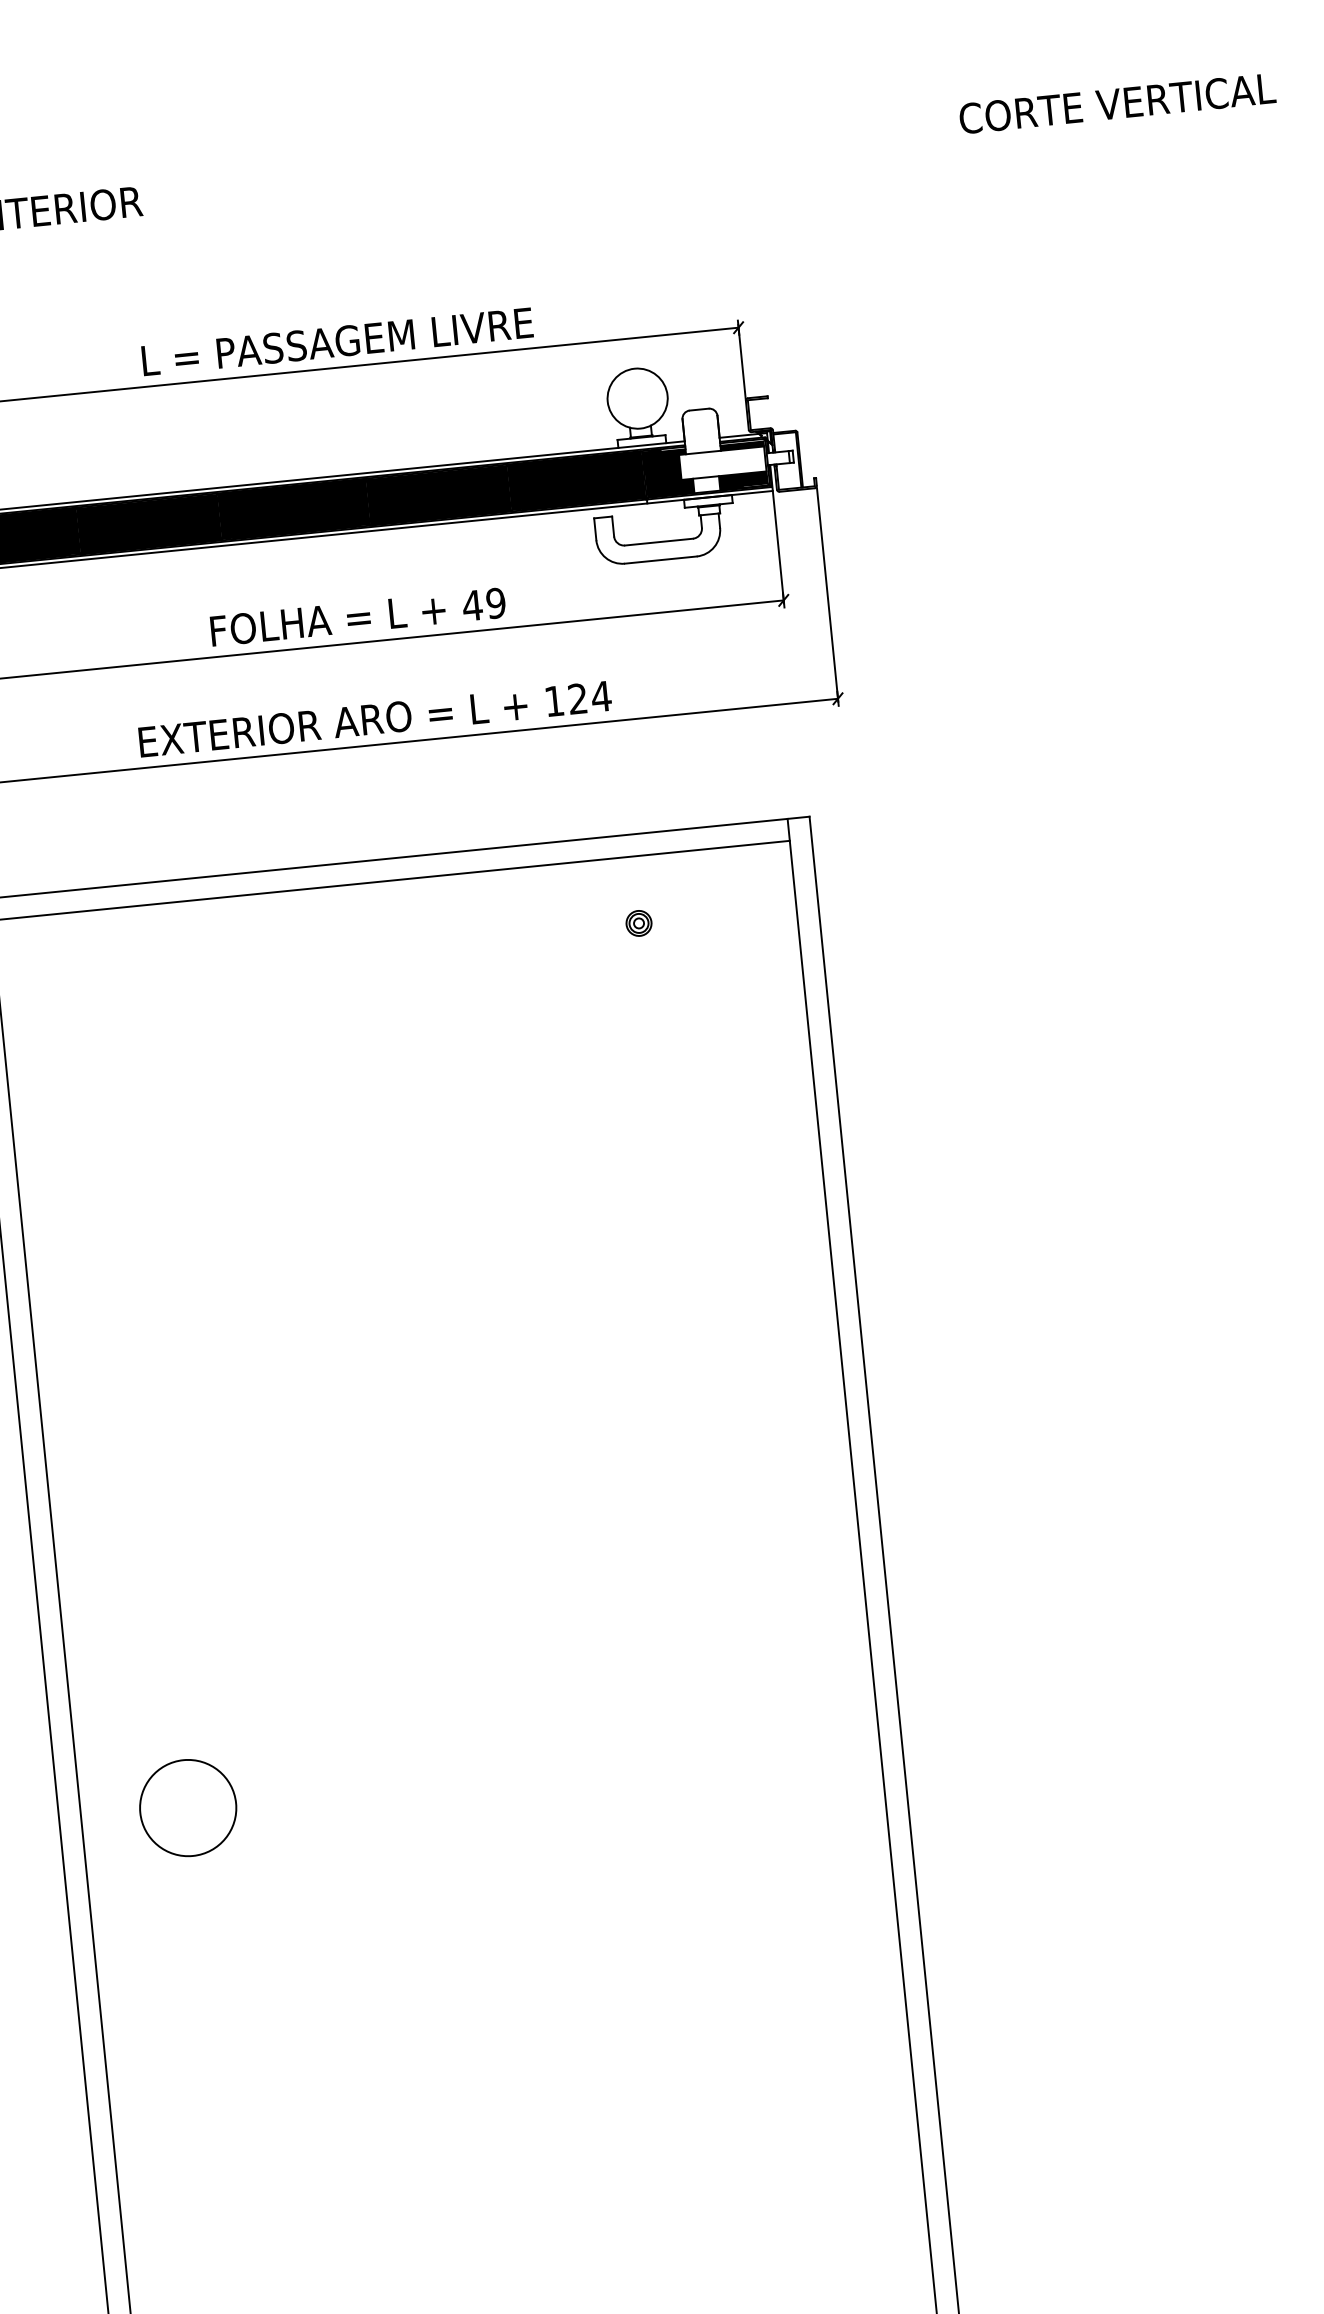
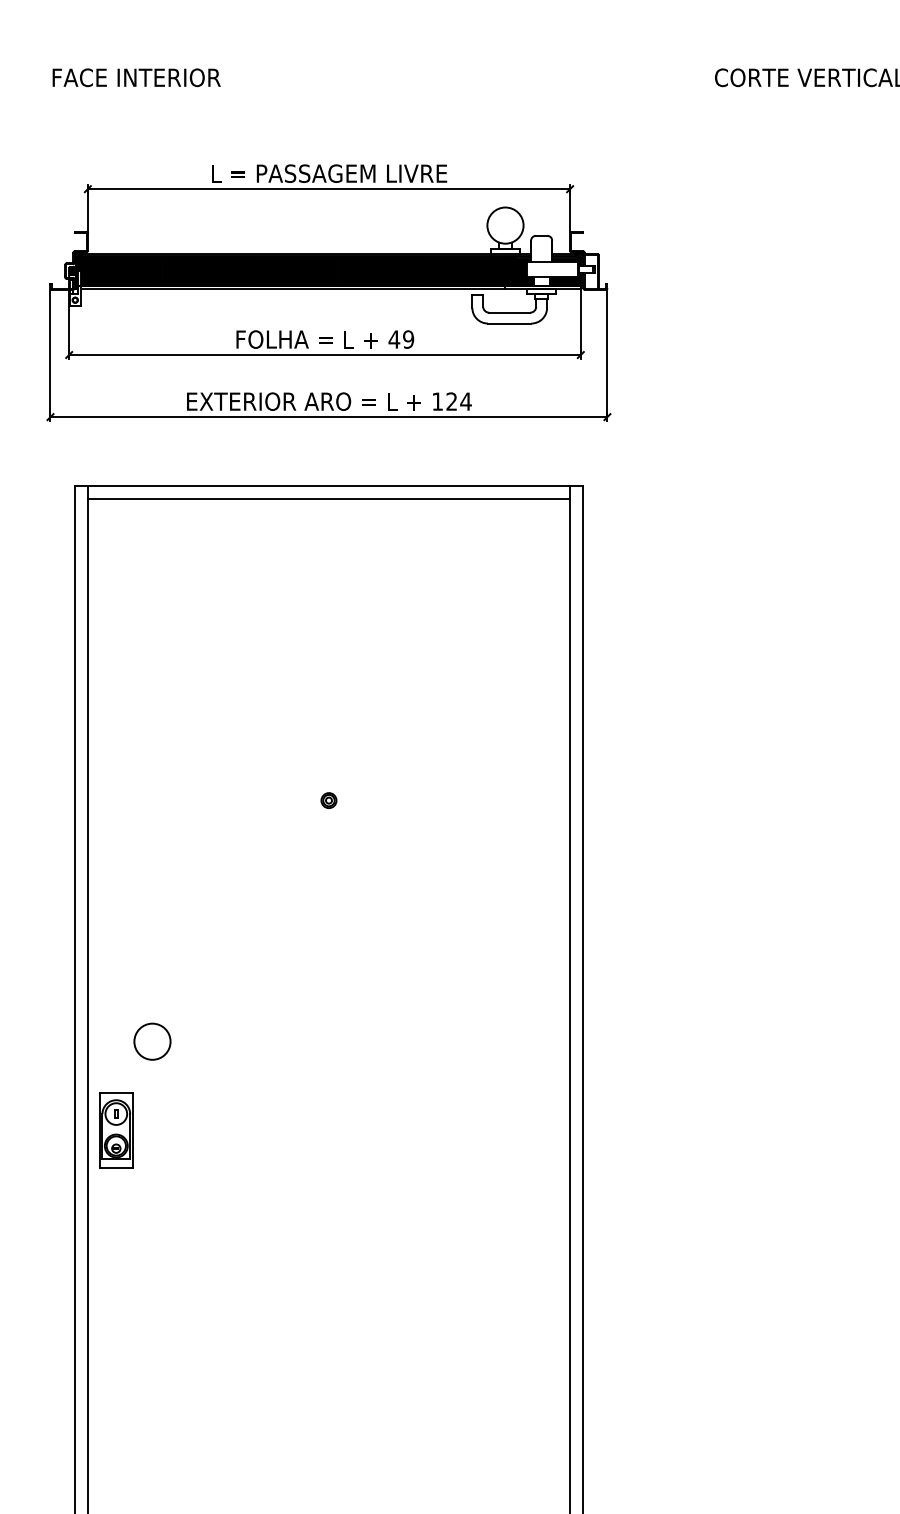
part: (638, 923) -> (328, 800), moved
circle: (188, 1807) -> (152, 1041), size x0.62
part: (143, 1960) -> (116, 1130), added

